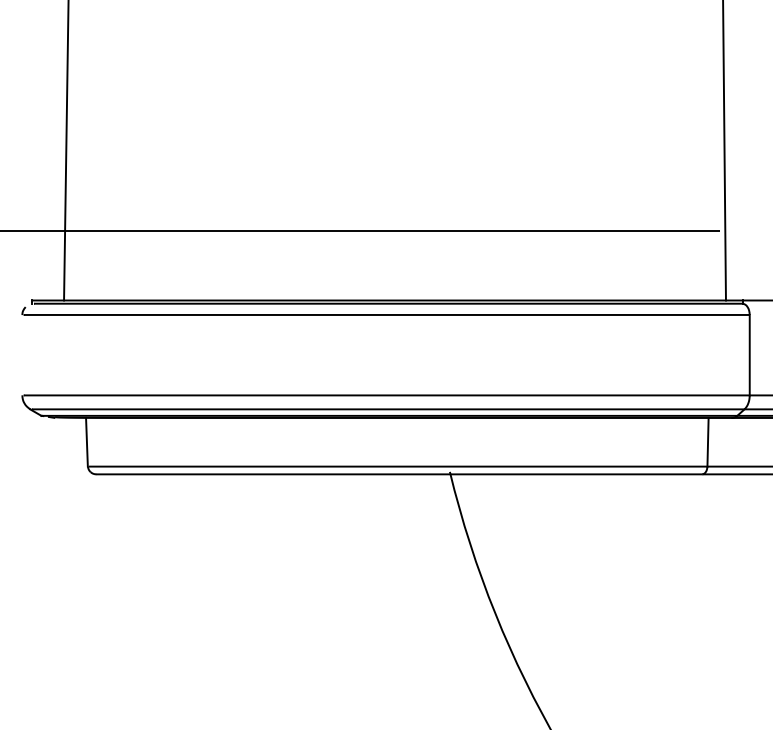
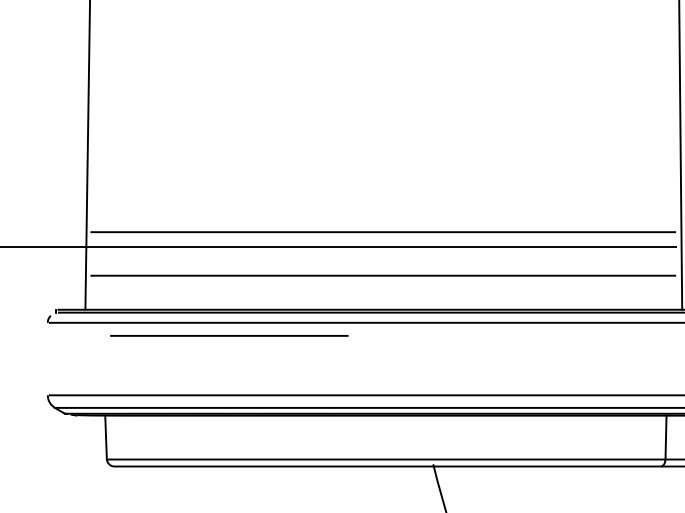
line: (394, 214) -> (383, 232), added
line: (394, 262) -> (383, 275), added
line: (223, 329) -> (229, 335), added

